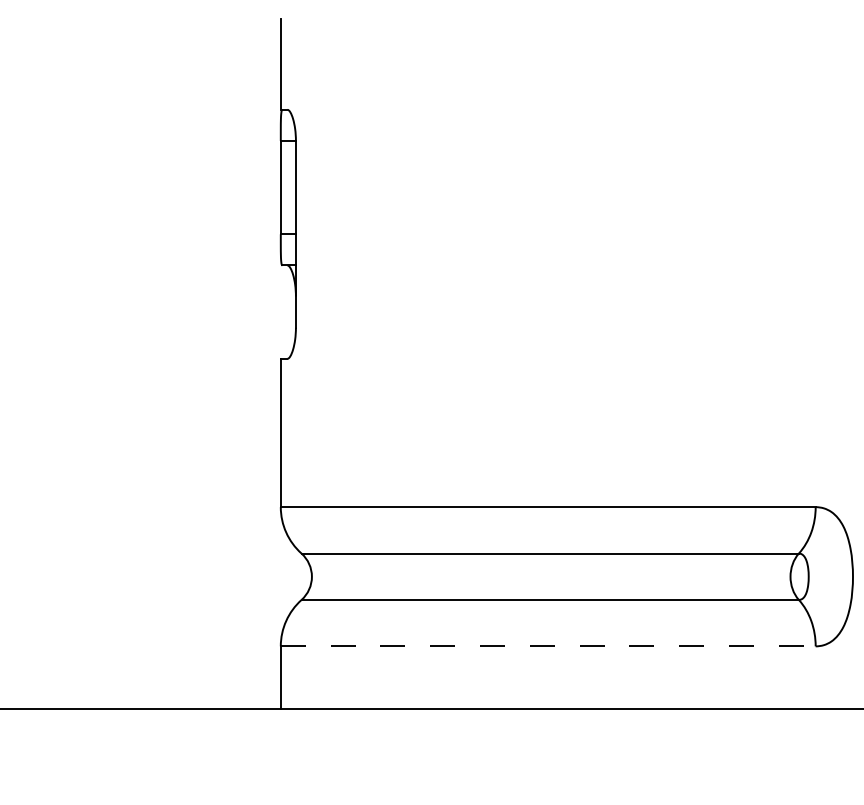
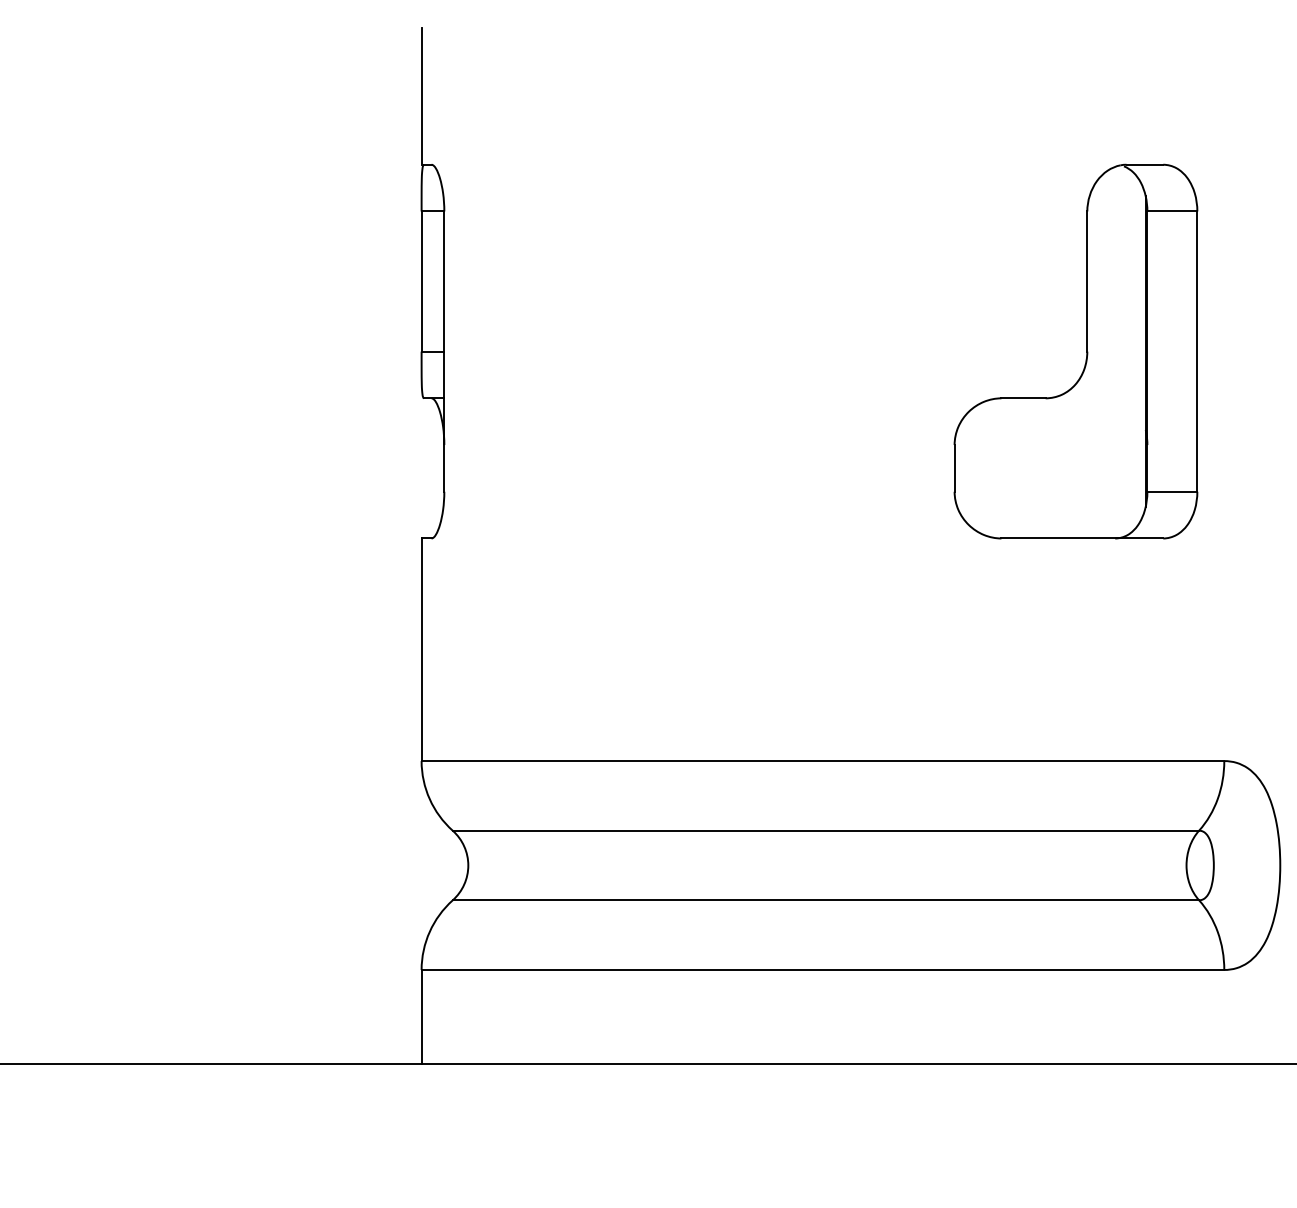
part: (723, 233) -> (1085, 350), added
line: (548, 646) -> (823, 970), dashed -> solid

